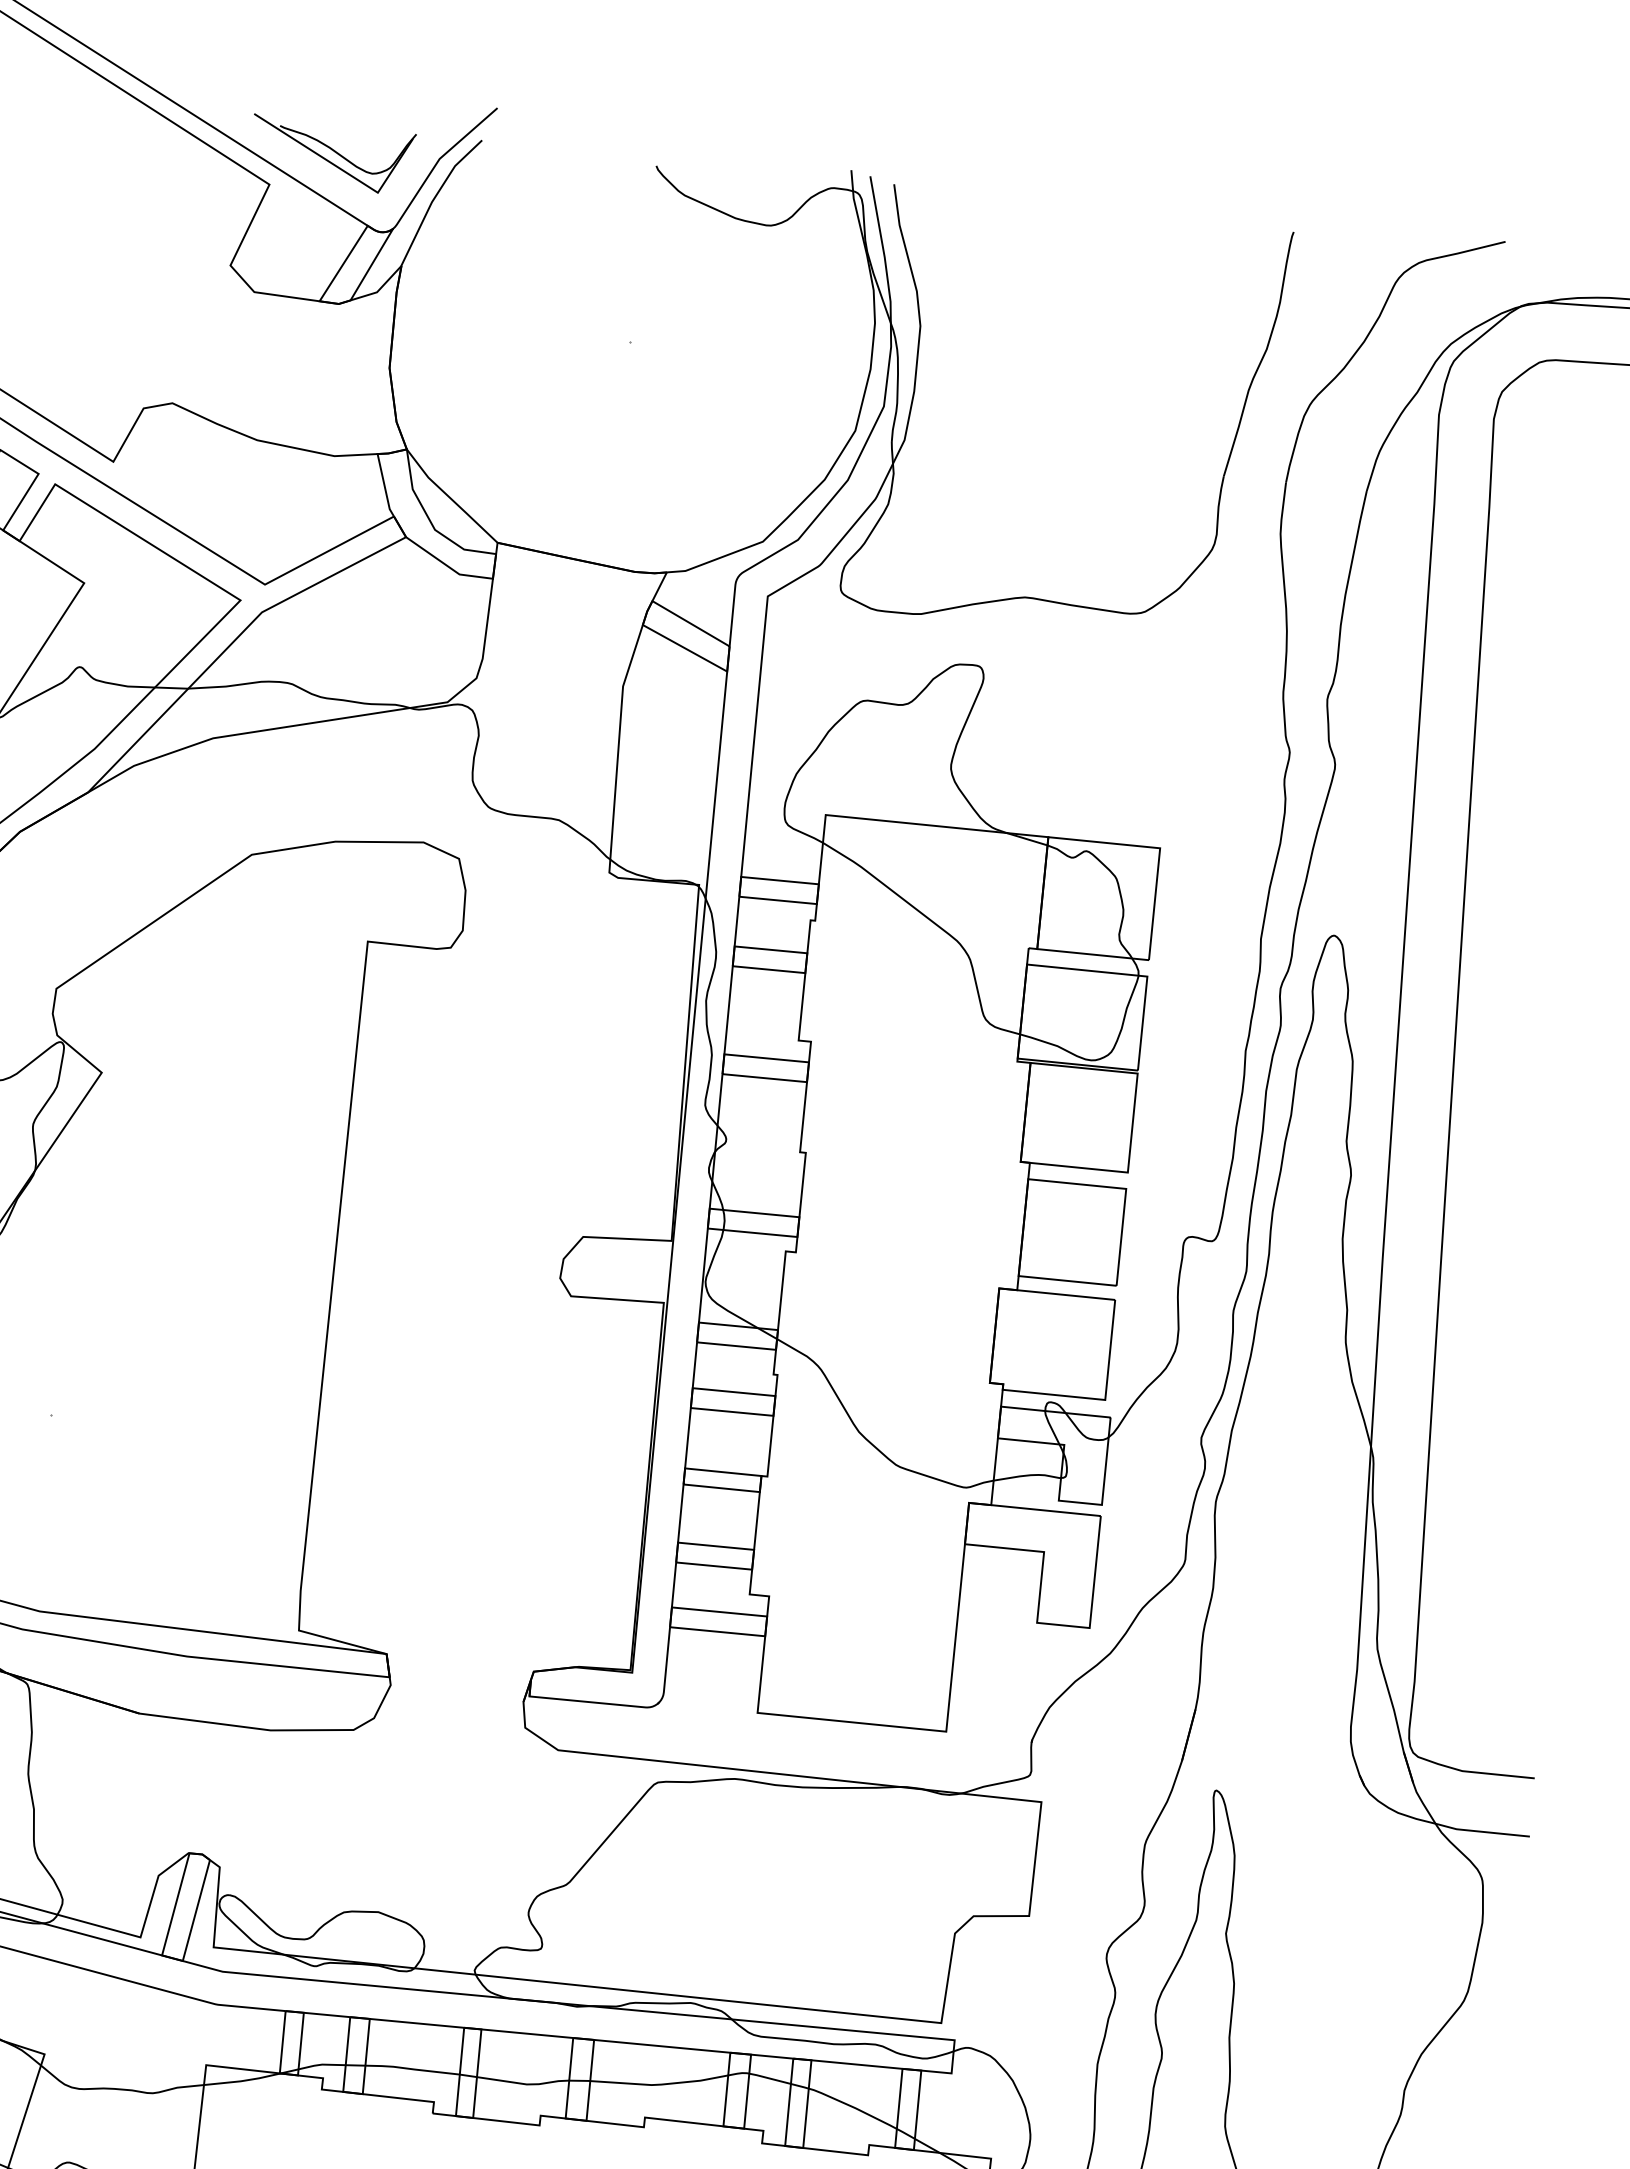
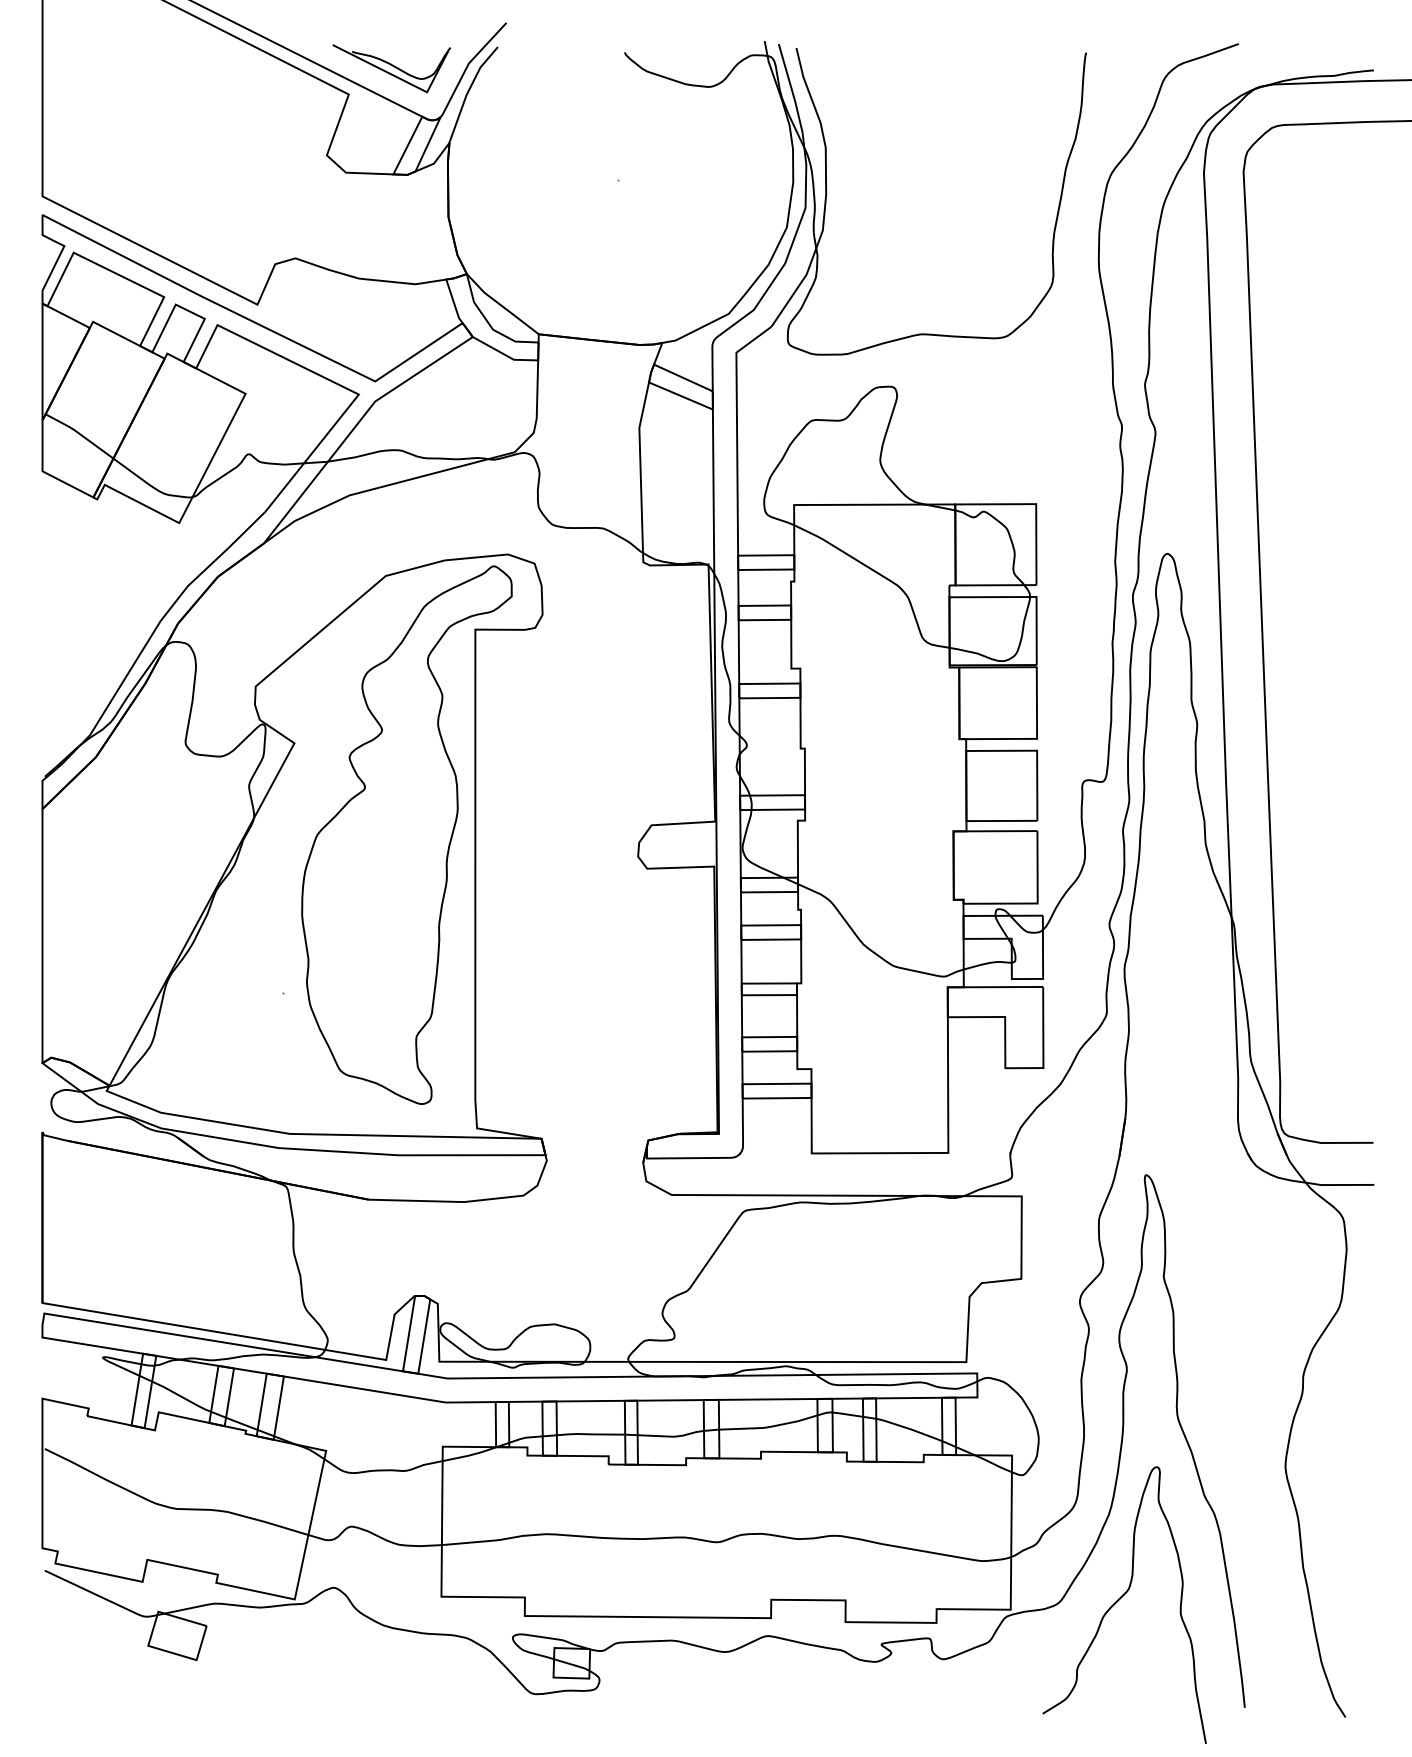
part: (243, 1214) -> (406, 834), added

